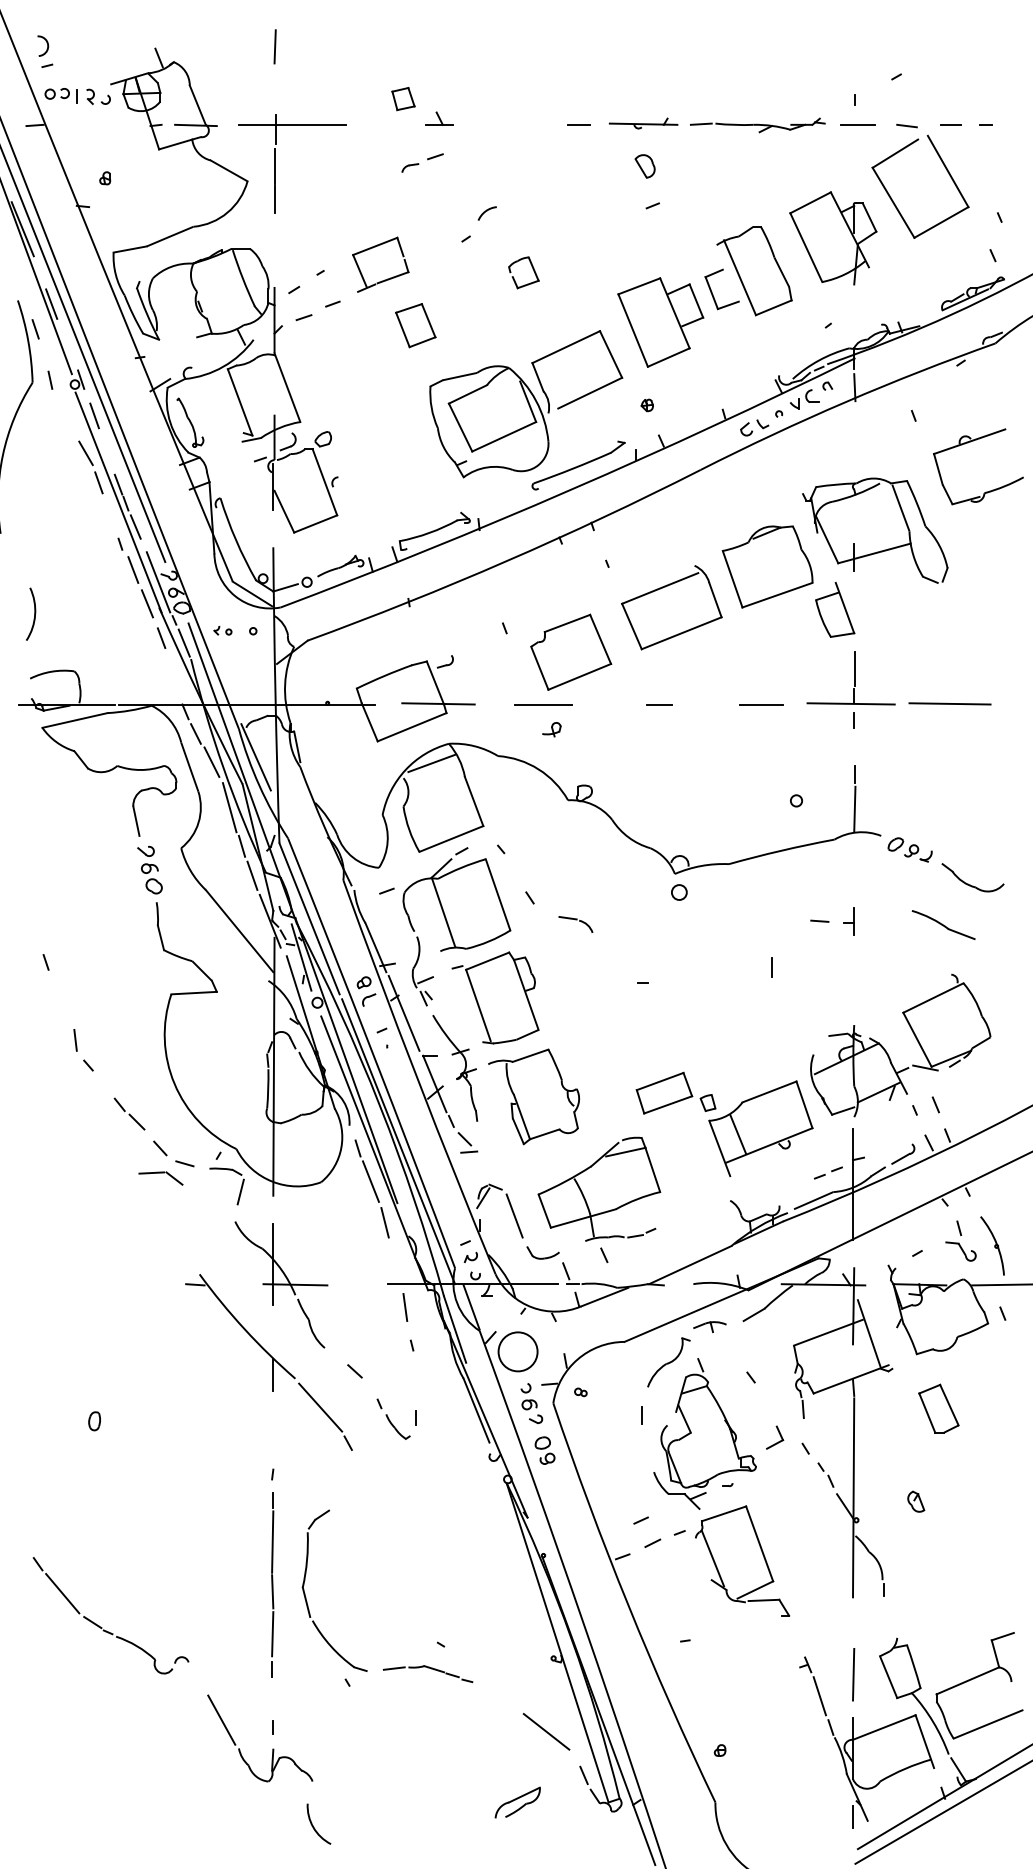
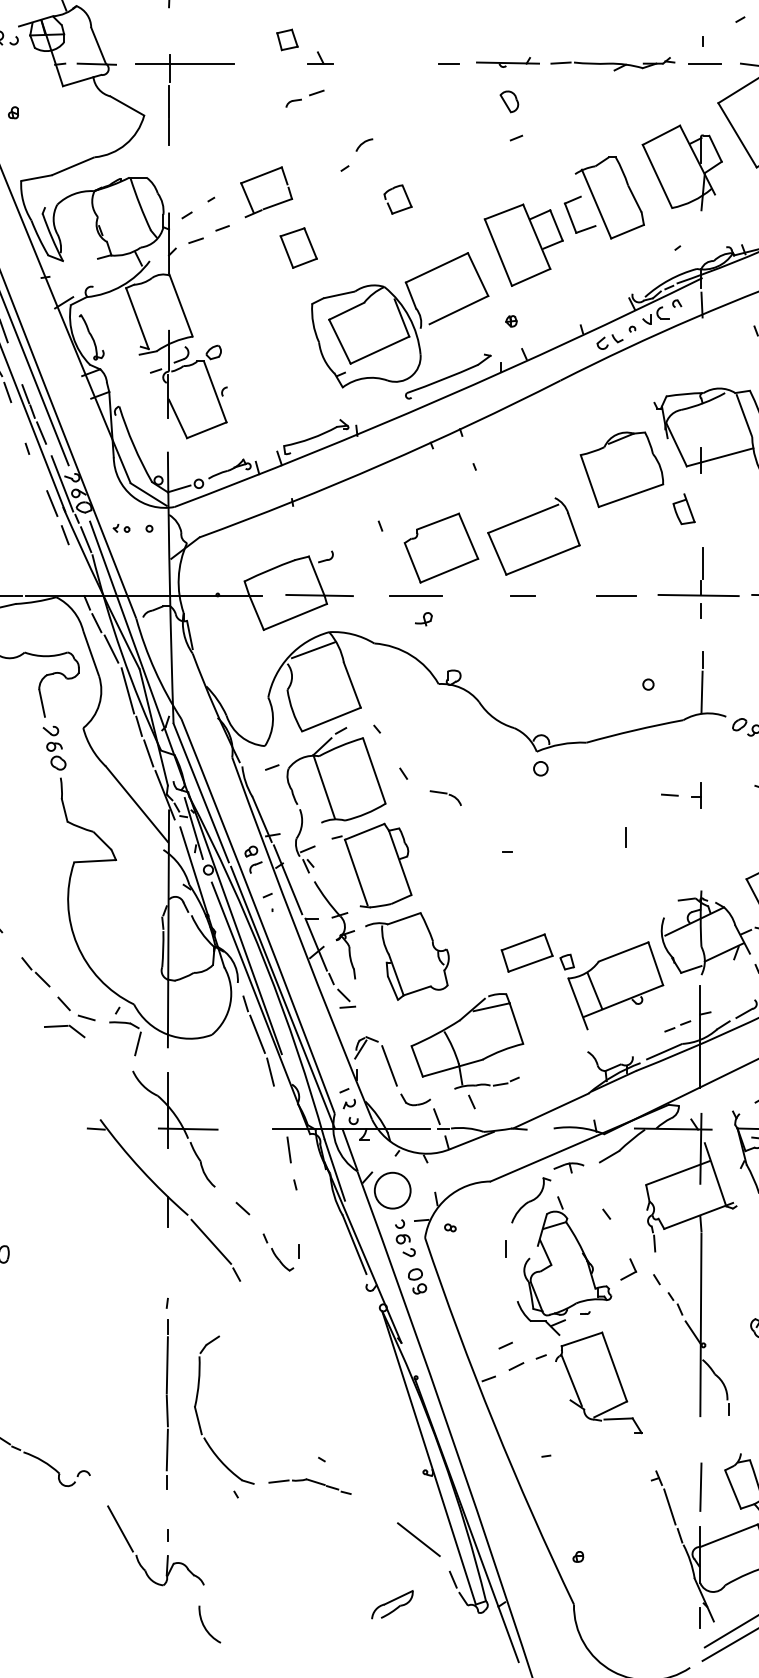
line: (133, 569) -> (39, 472), removed
part: (663, 588) -> (526, 518), moved
part: (835, 609) -> (684, 508), size x0.6
line: (255, 757) -> (151, 644), removed

